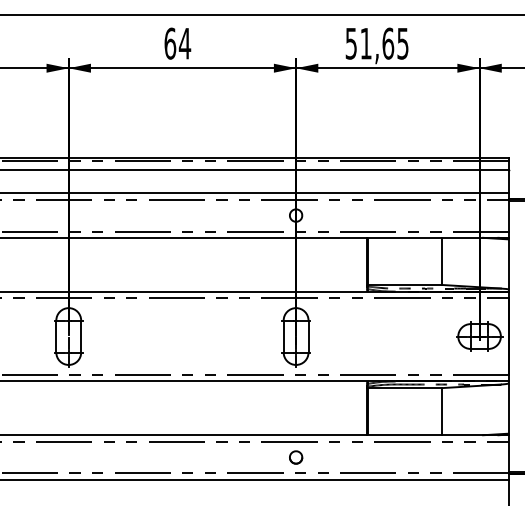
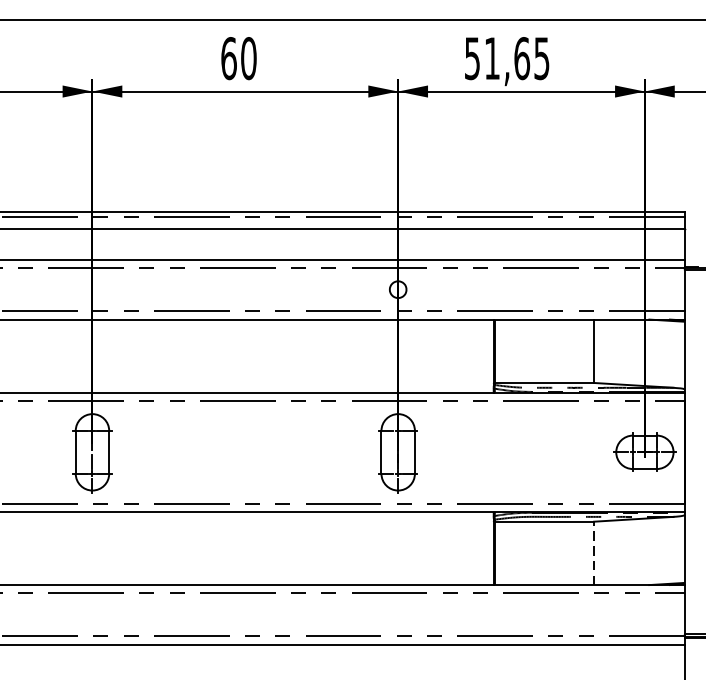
text: (184, 43) -> (248, 58), 64 -> 60
line: (441, 411) -> (593, 553), solid -> dashed
part: (296, 457) -> (398, 614), removed

